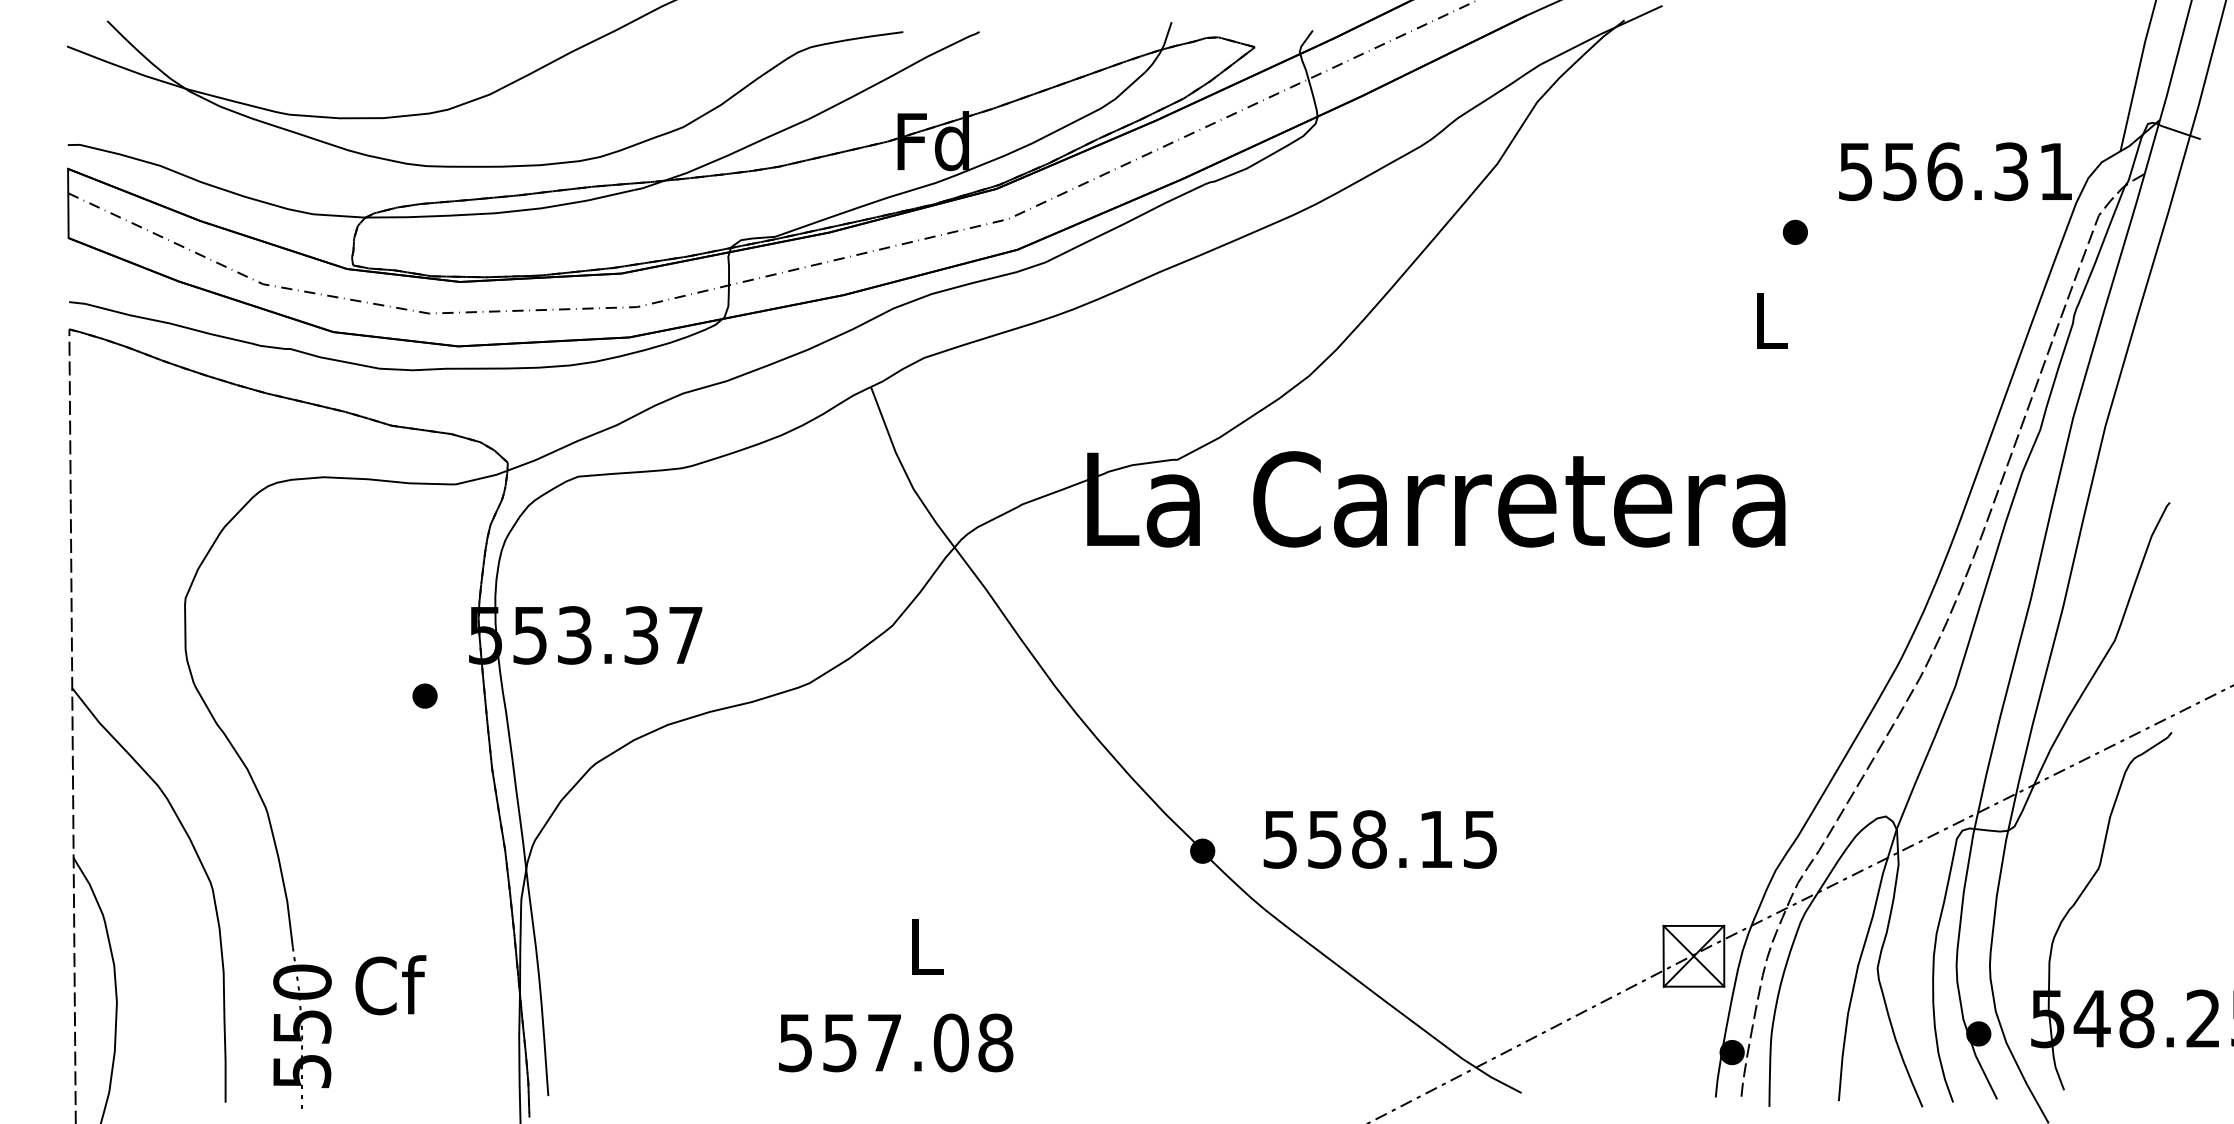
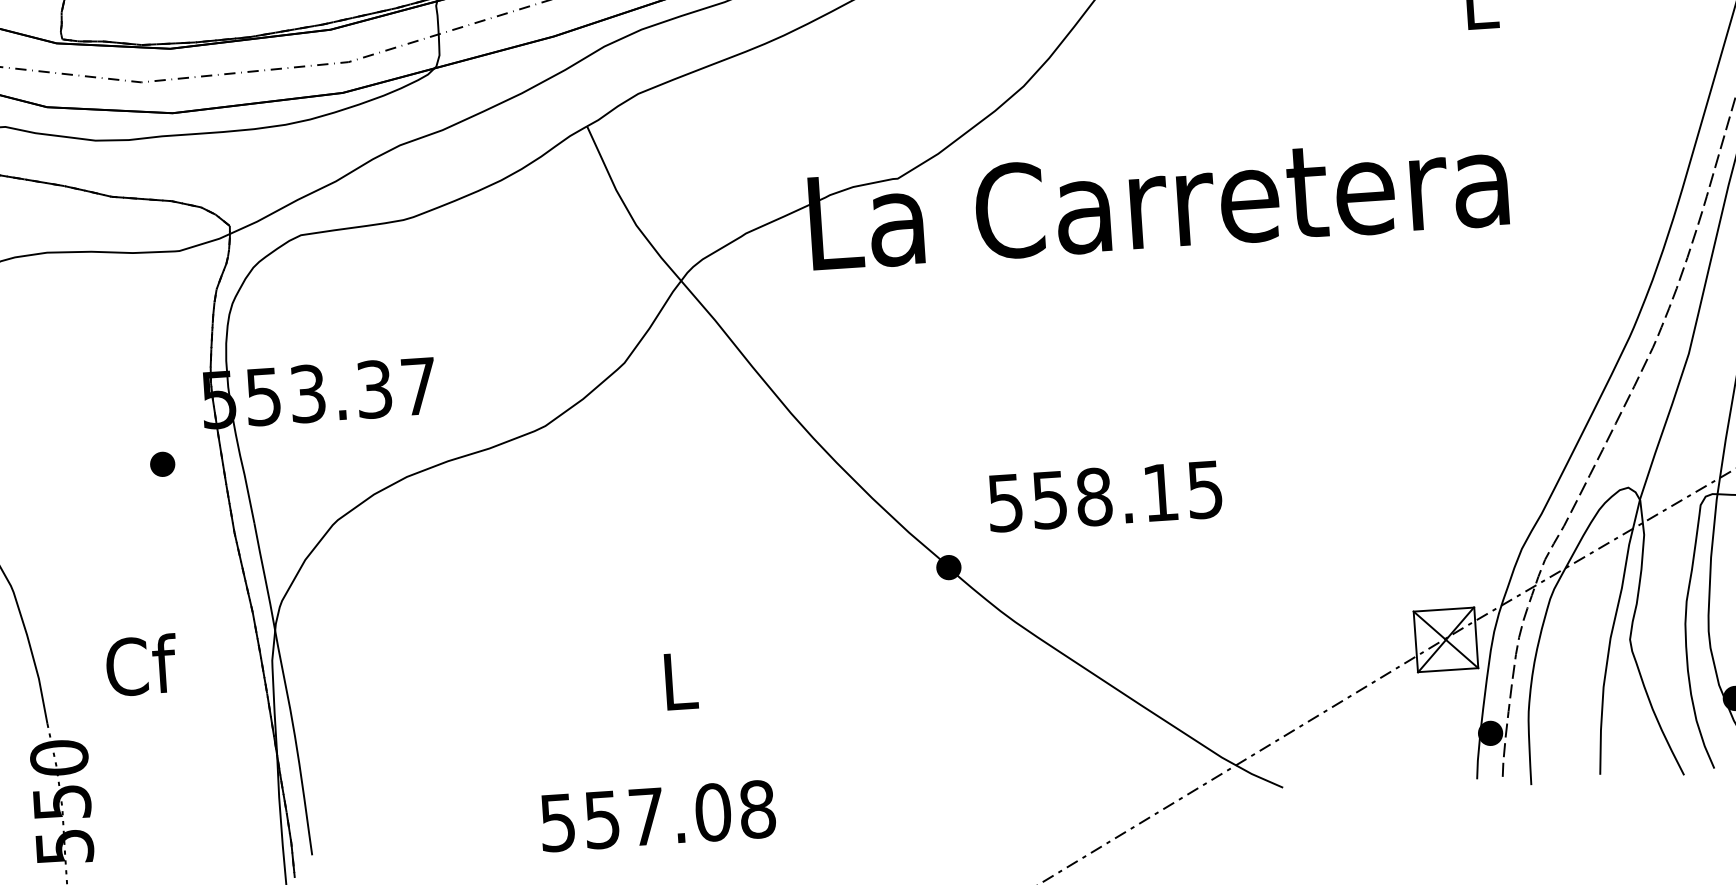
text: (1379, 839) -> (1104, 496), moved
text: (390, 985) -> (141, 665), moved
text: (896, 1042) -> (658, 815), moved

